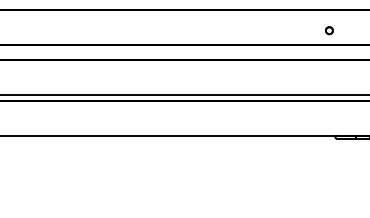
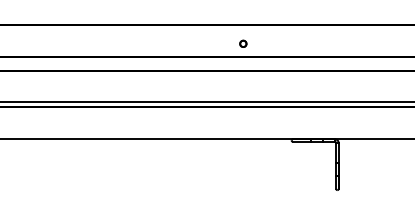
part: (329, 30) -> (243, 43), moved

